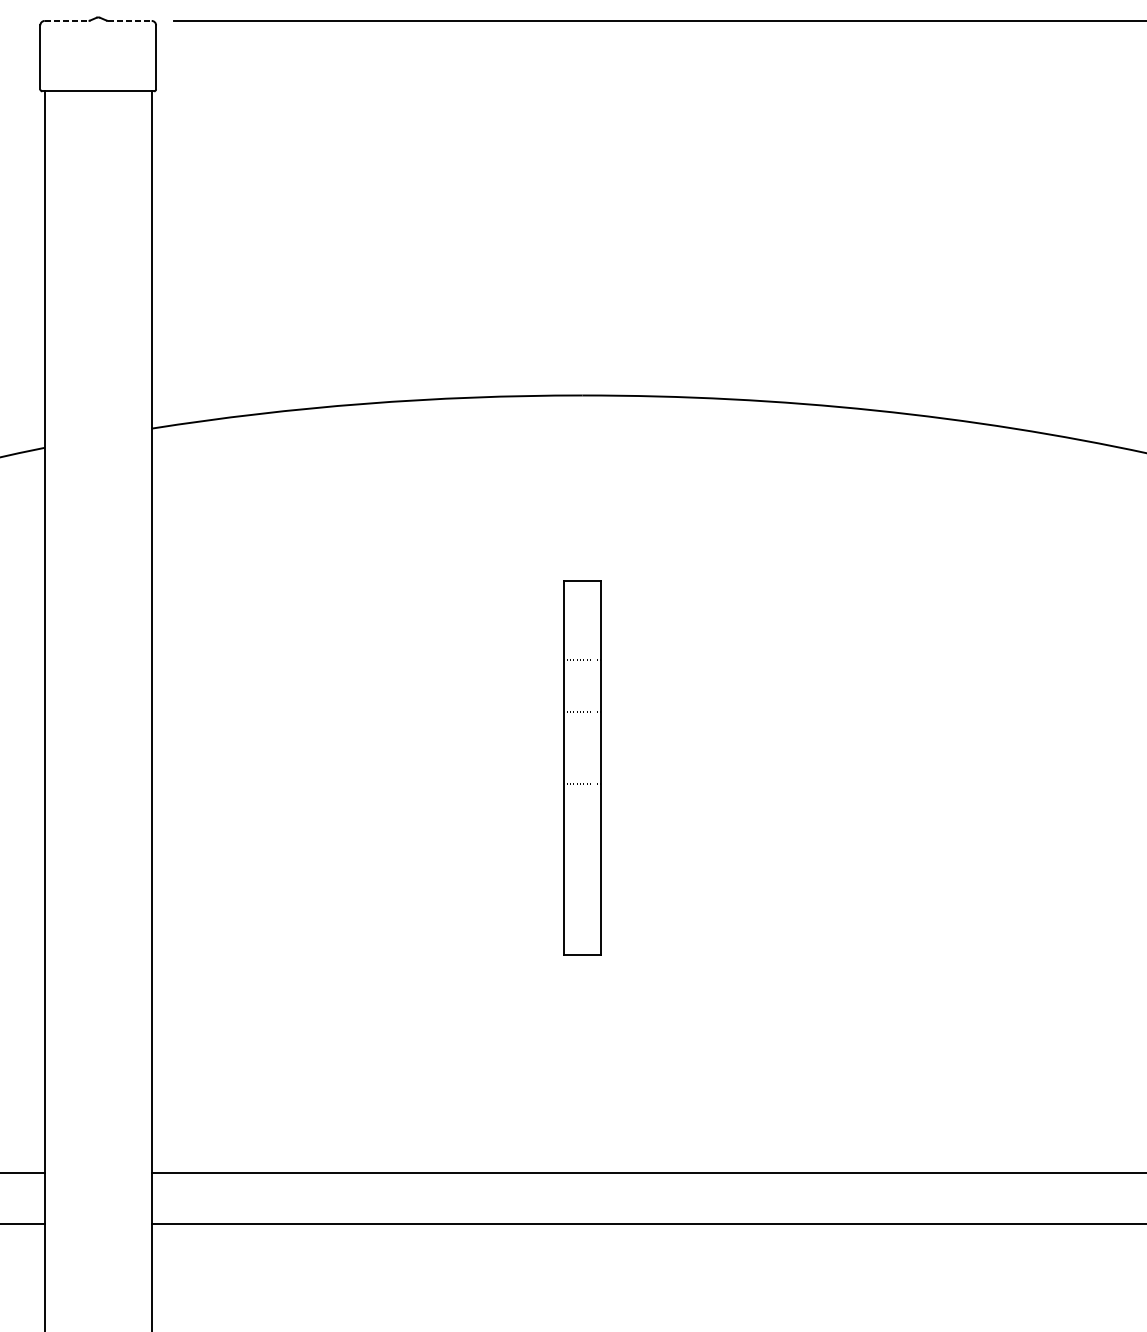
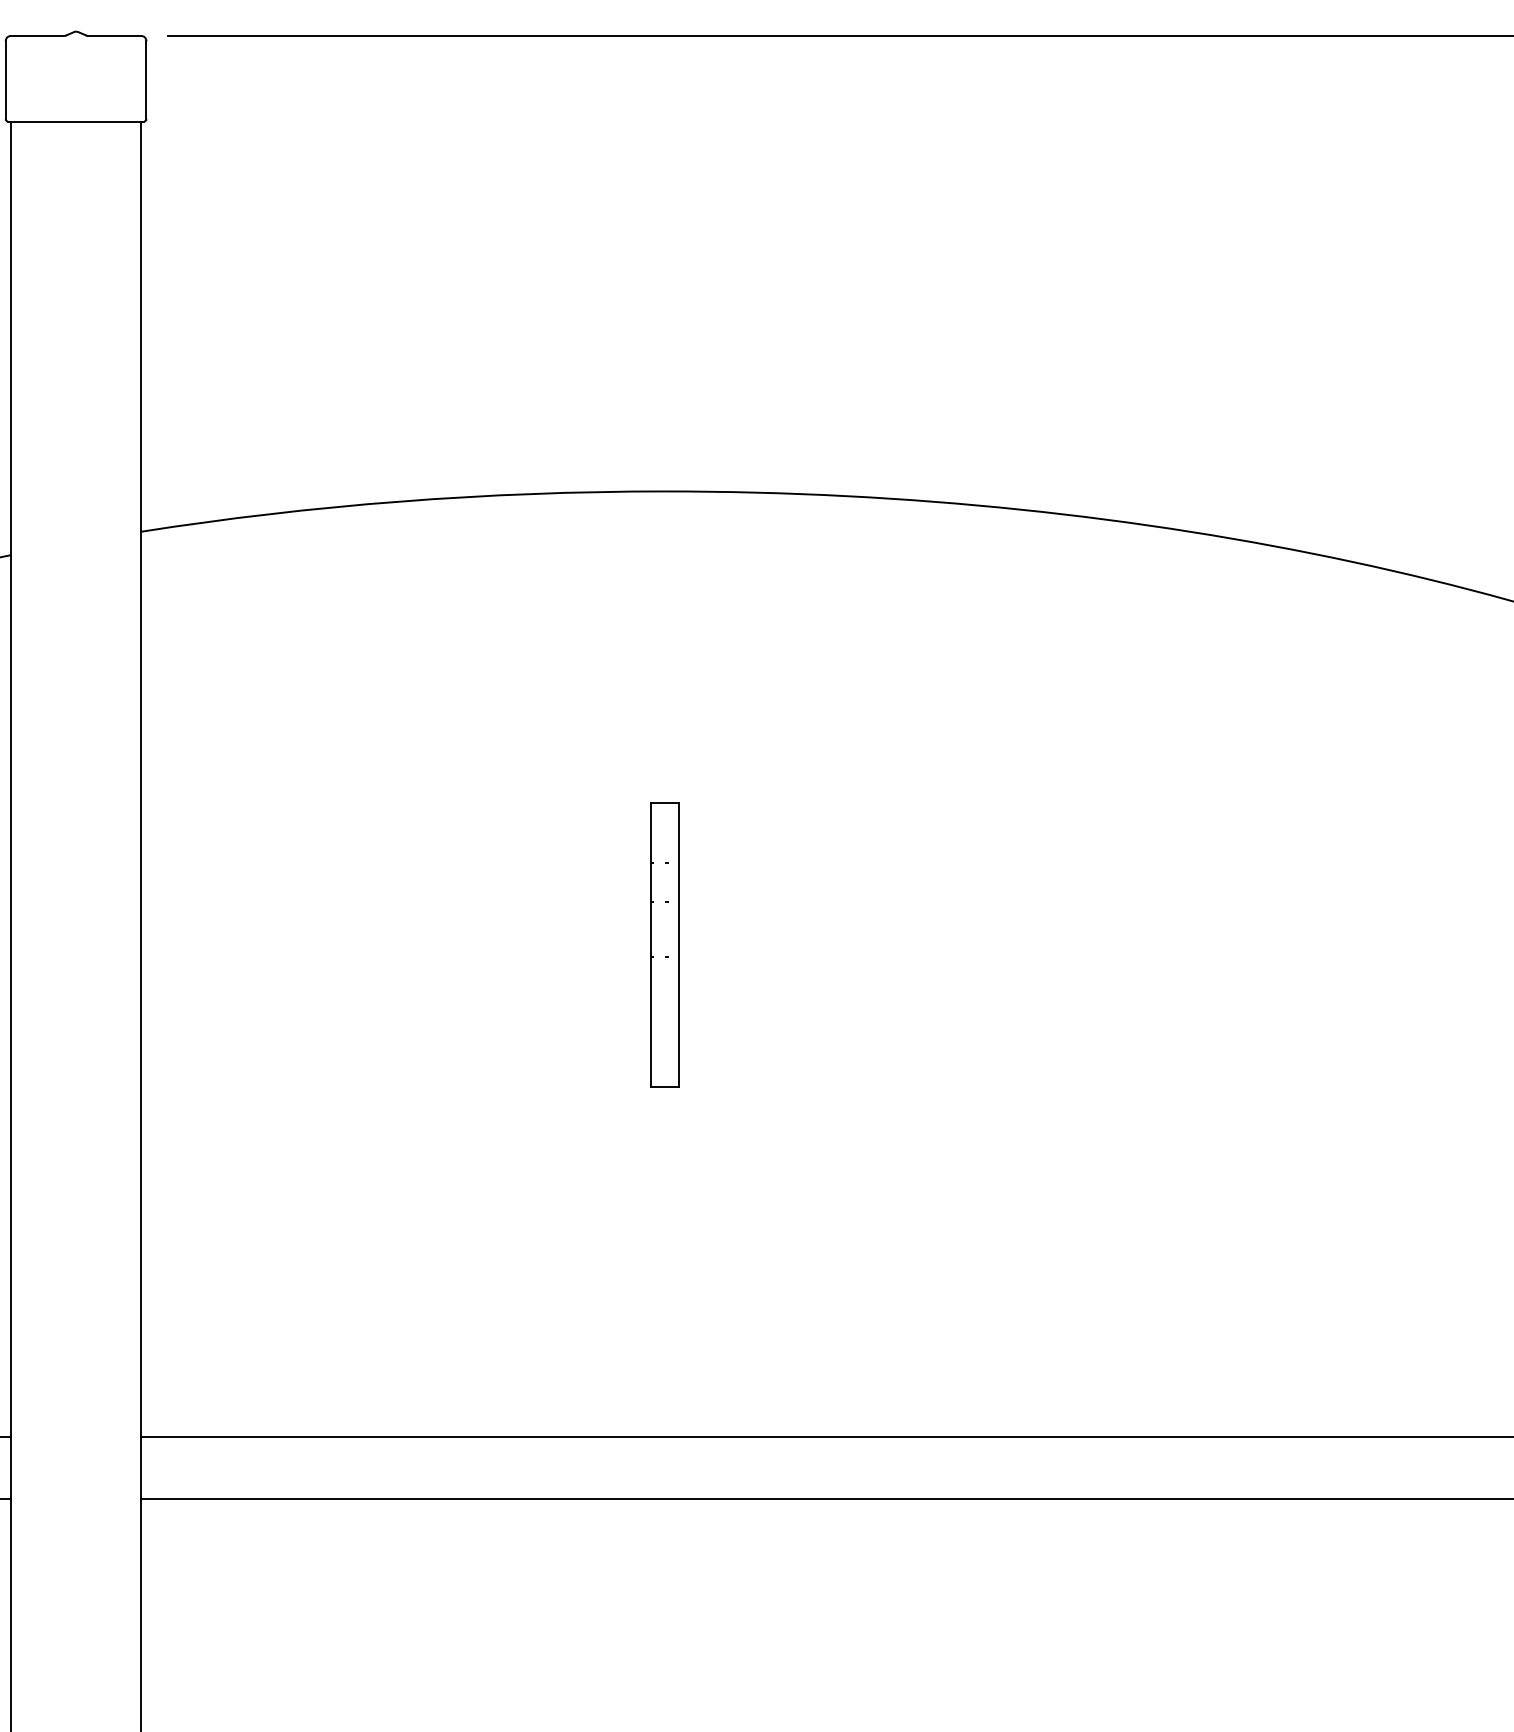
line: (66, 20) -> (37, 35), dashed -> solid
line: (130, 20) -> (115, 35), dashed -> solid
part: (582, 767) -> (664, 944), size x0.62

